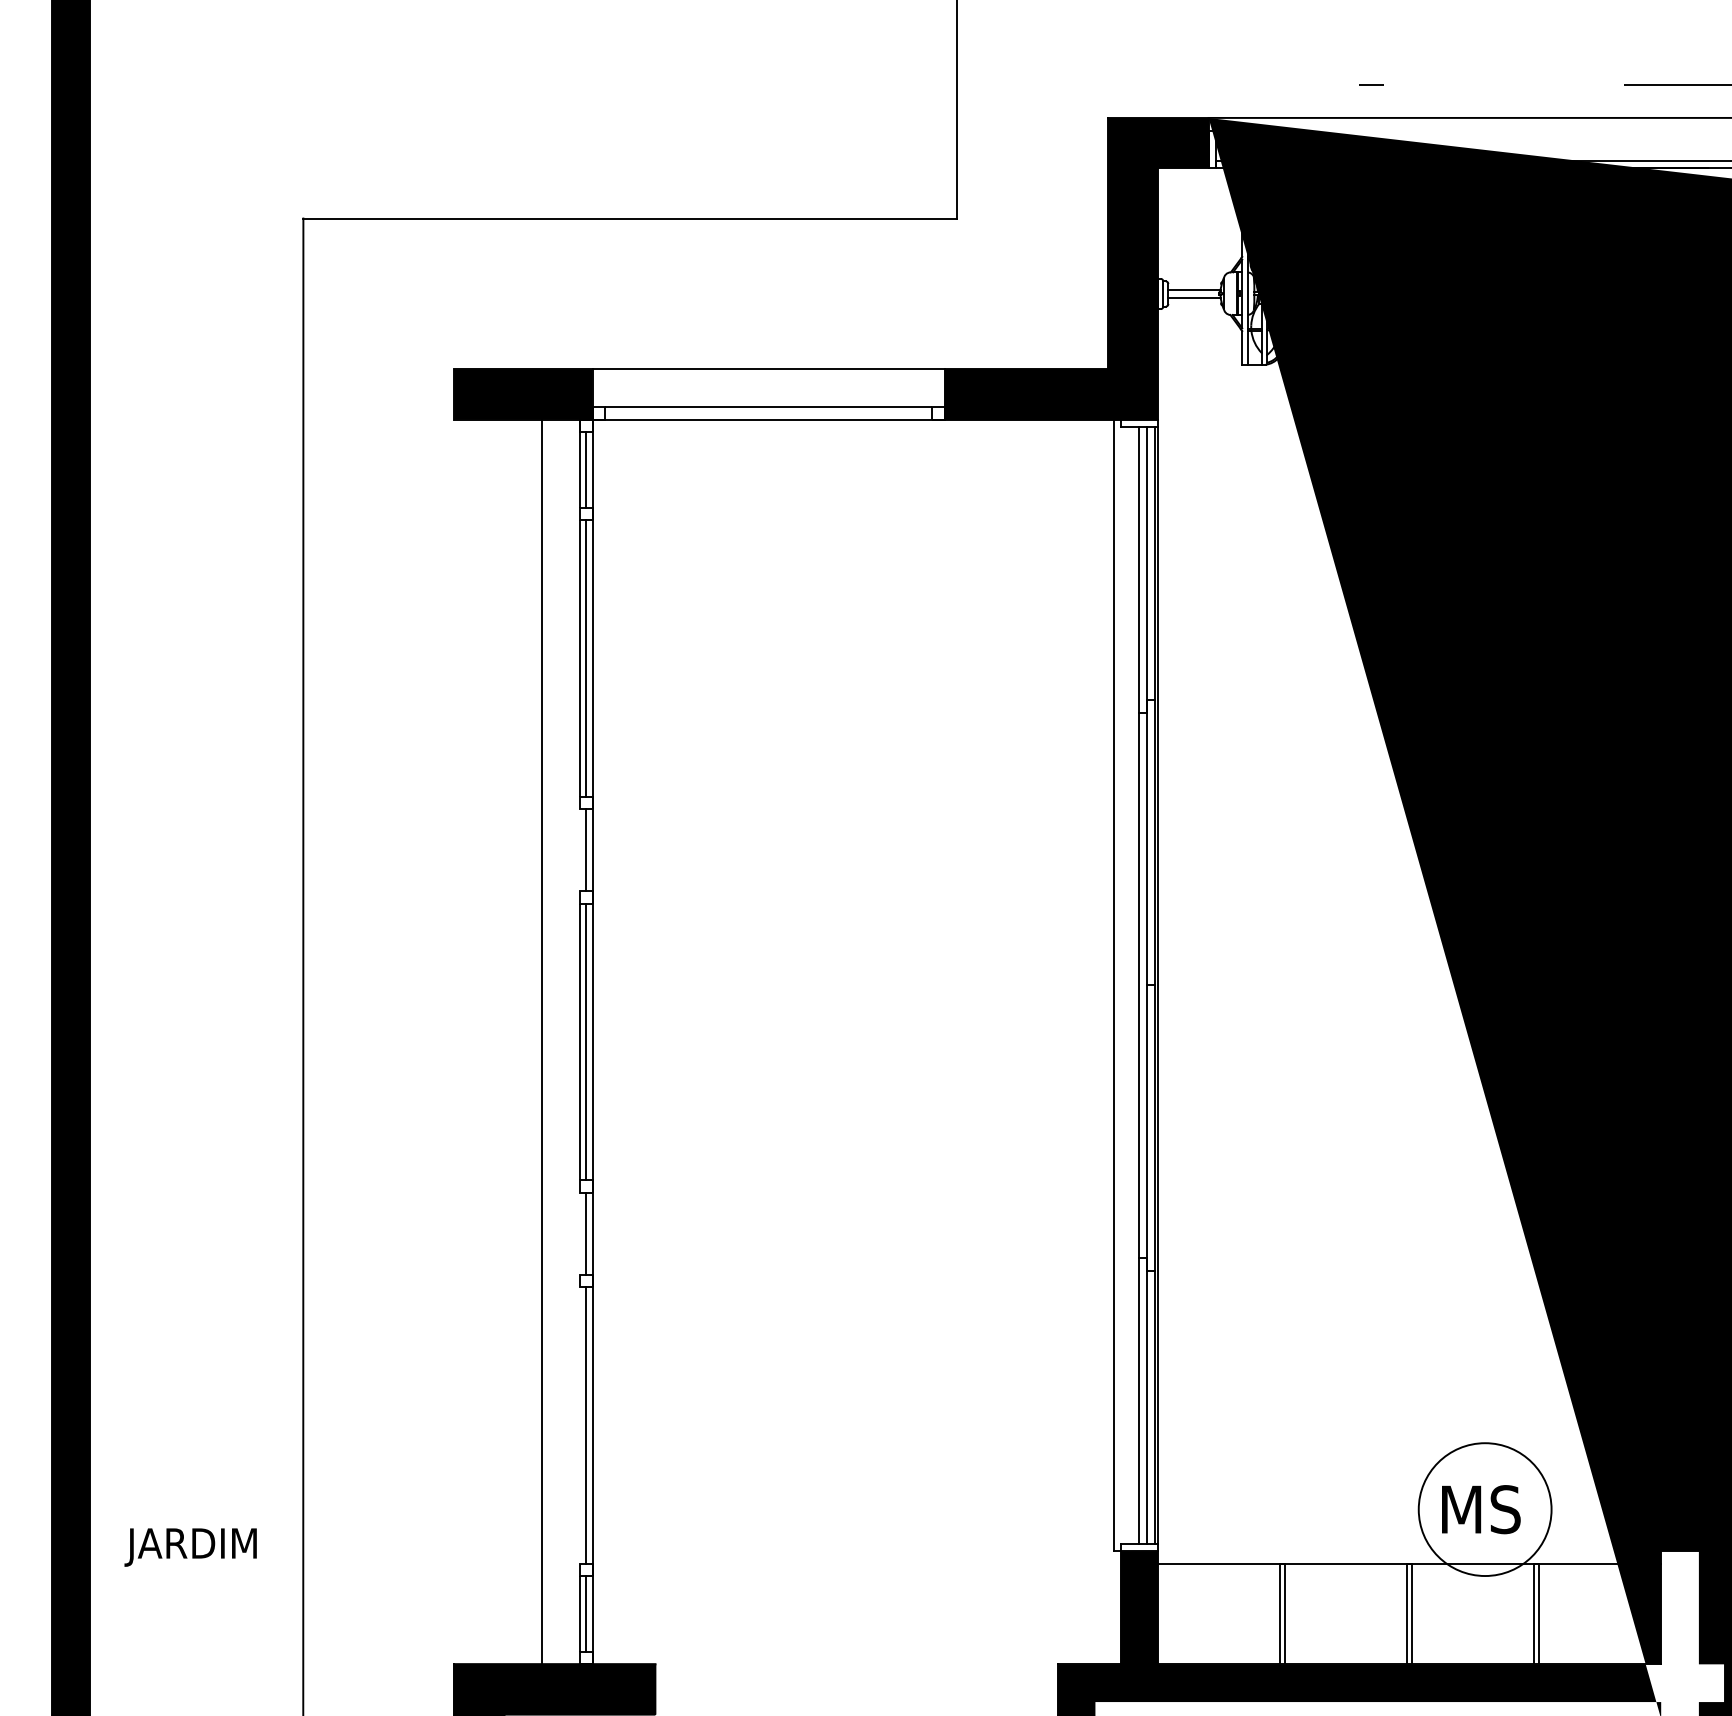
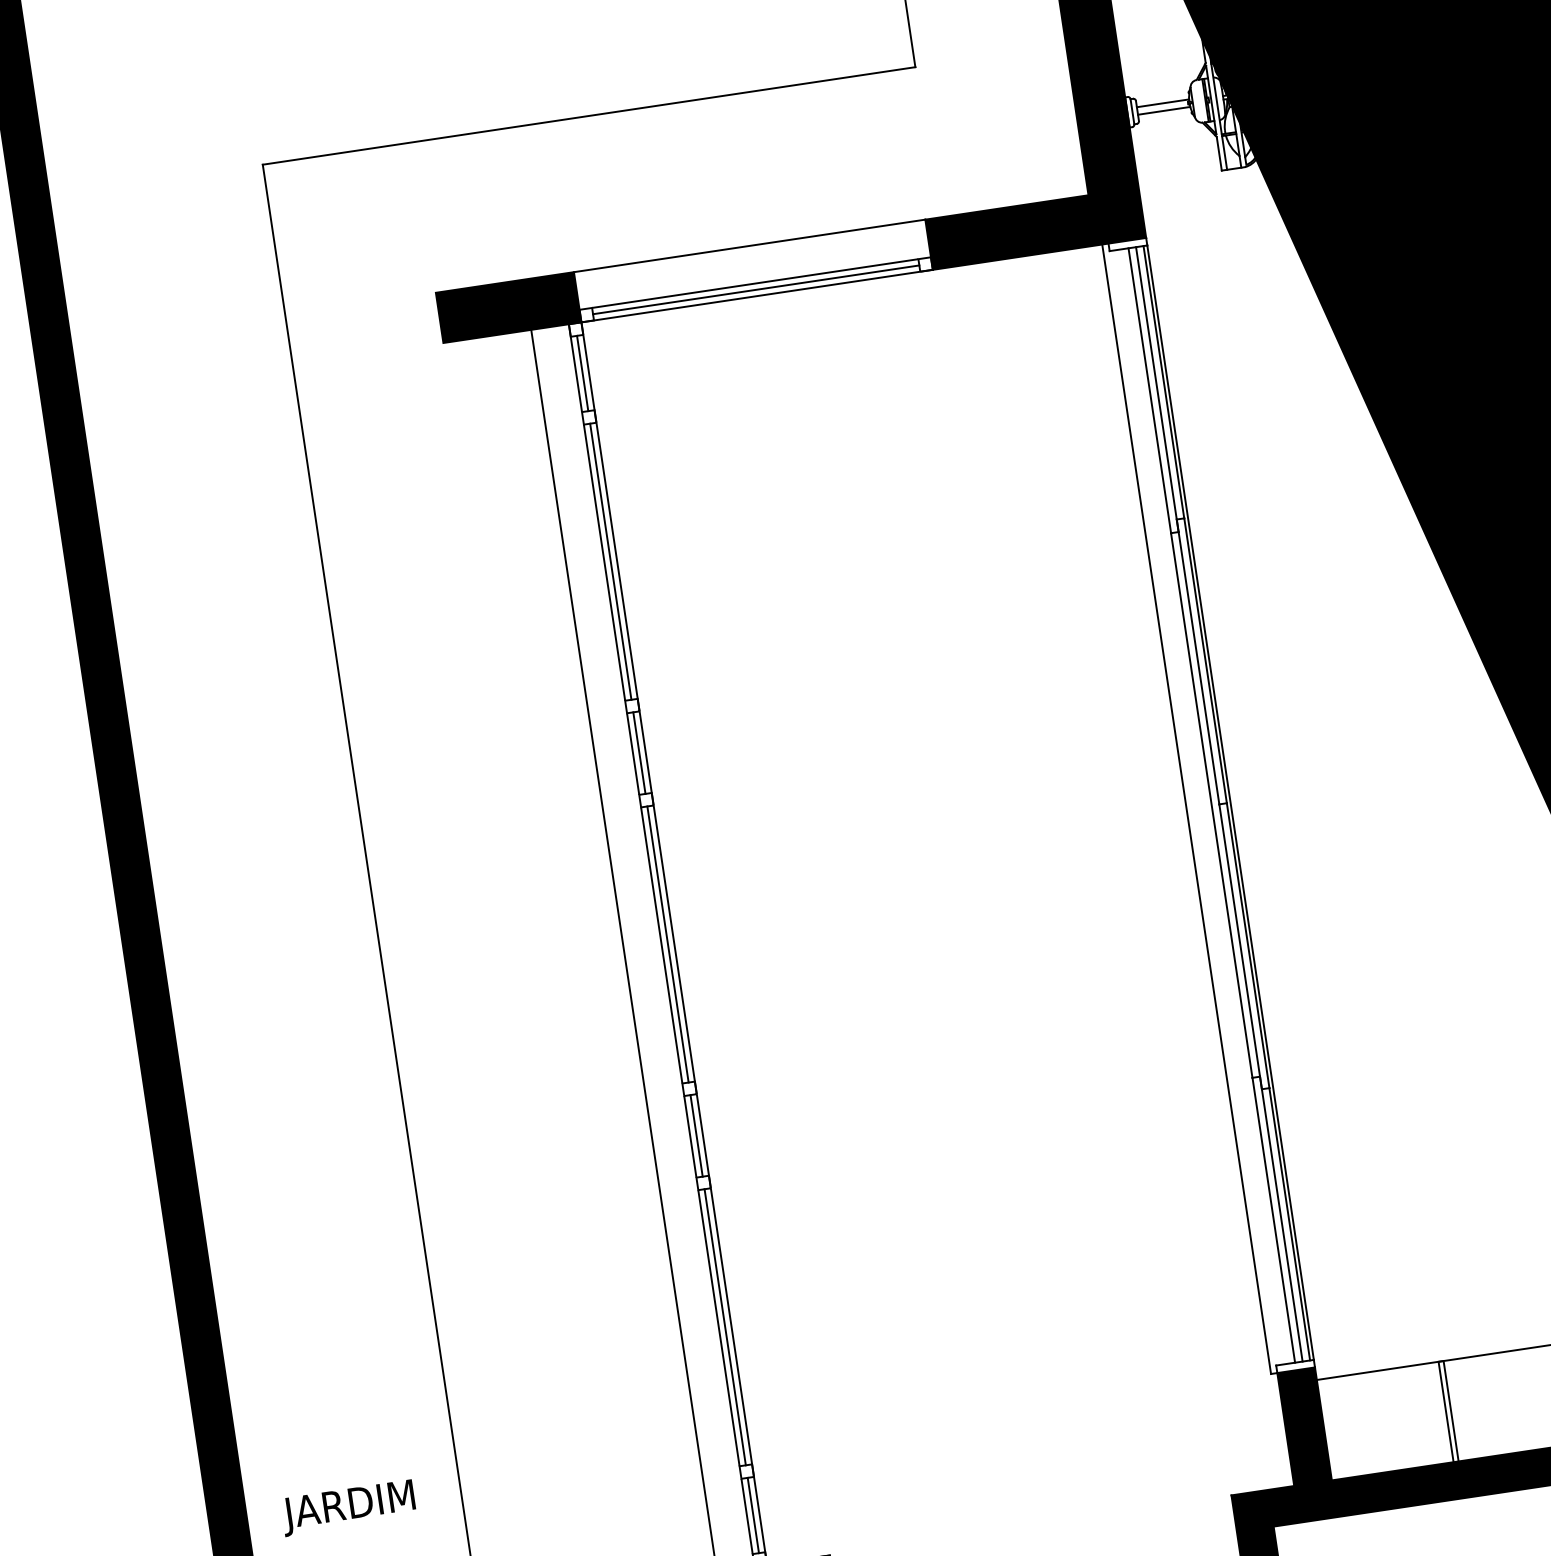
line: (768, 413) -> (756, 289), added
line: (579, 850) -> (632, 754), added
line: (579, 1233) -> (689, 1136), added
line: (579, 1425) -> (718, 1328), added

